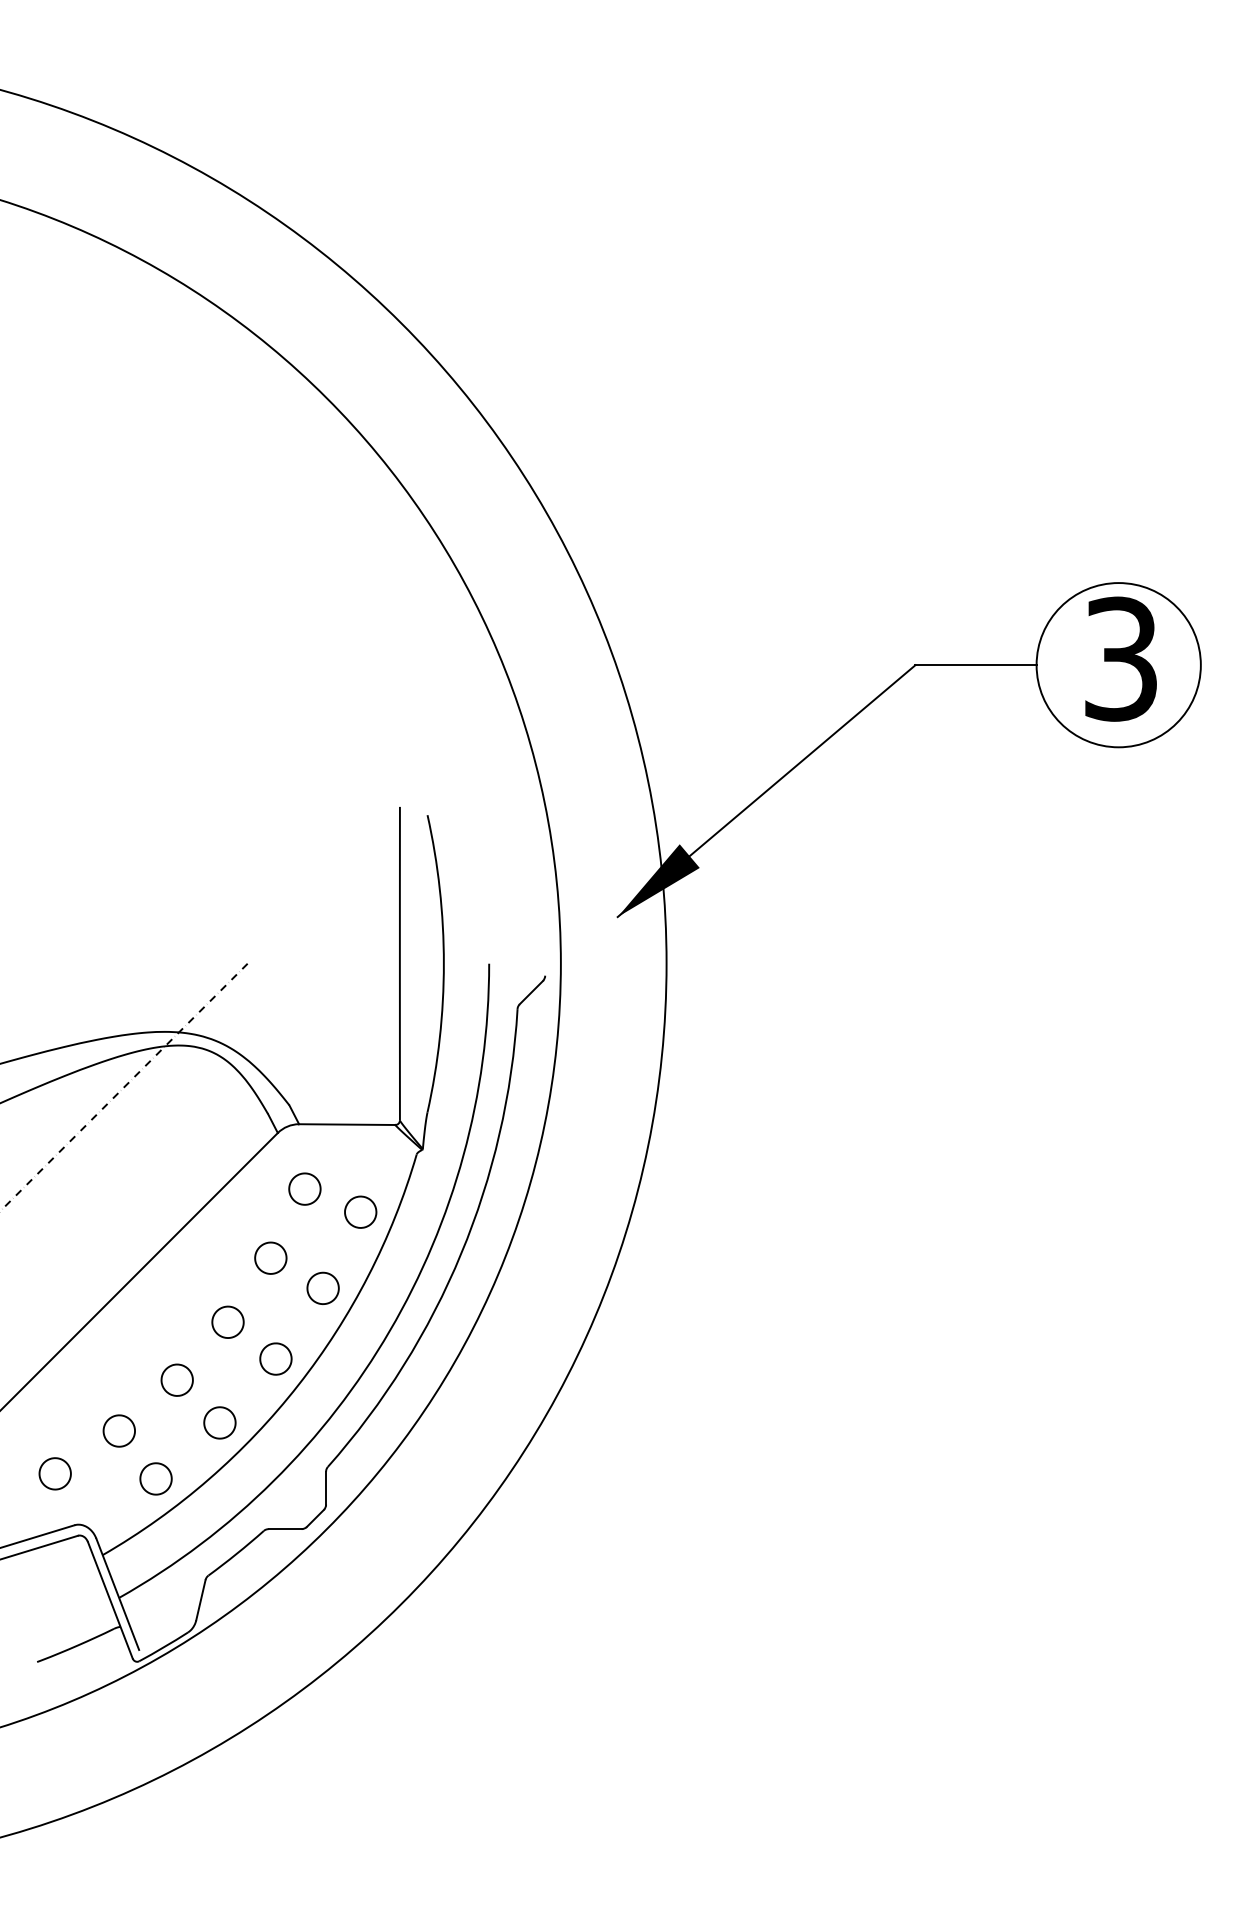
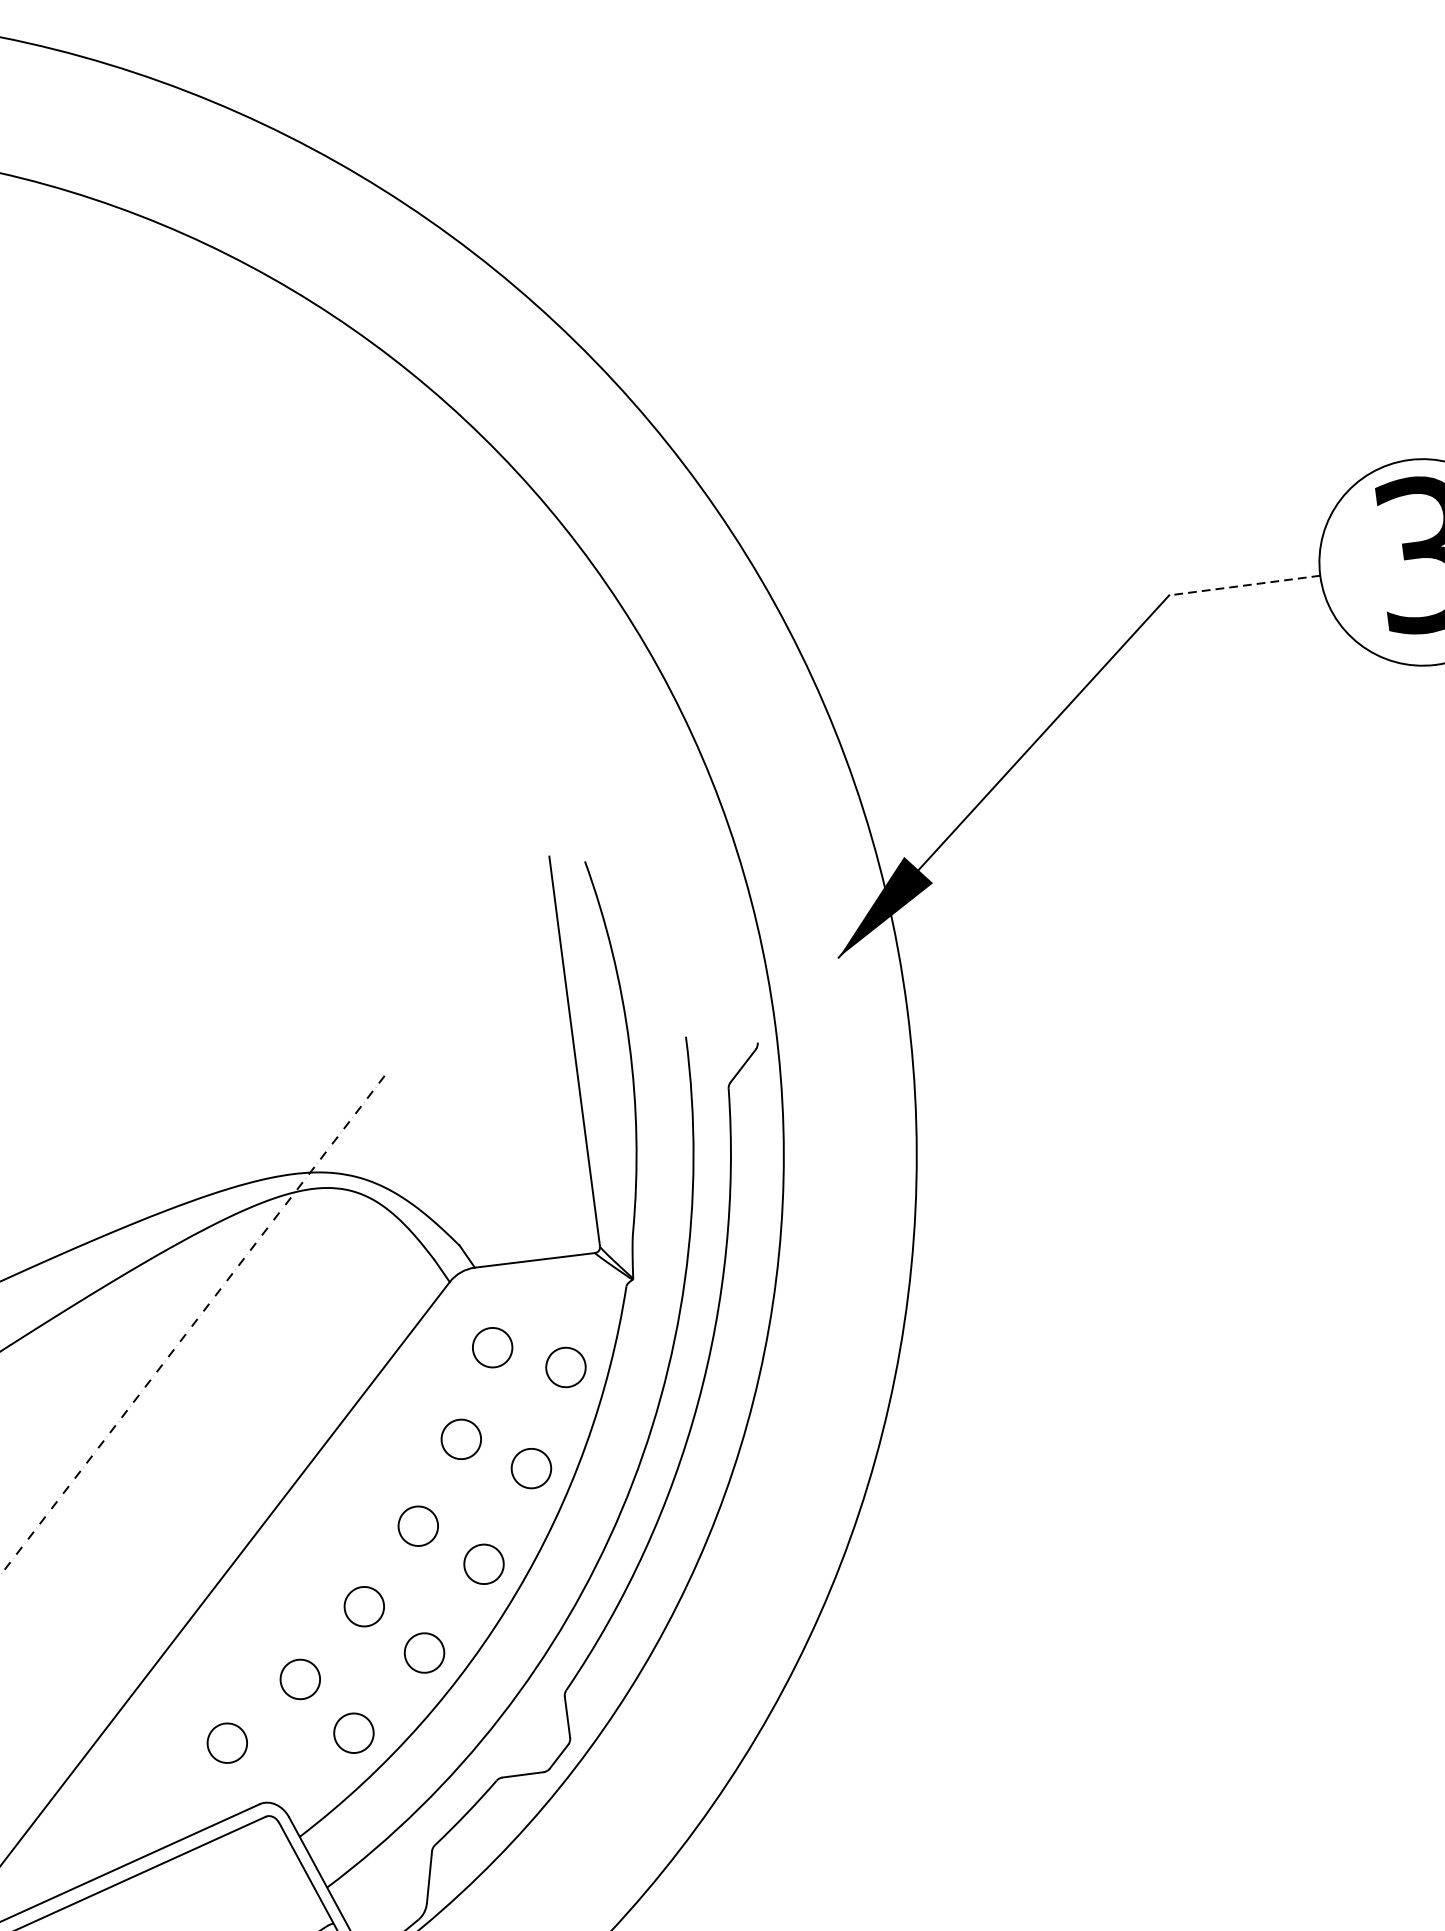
line: (976, 665) -> (1245, 585), solid -> dashed

